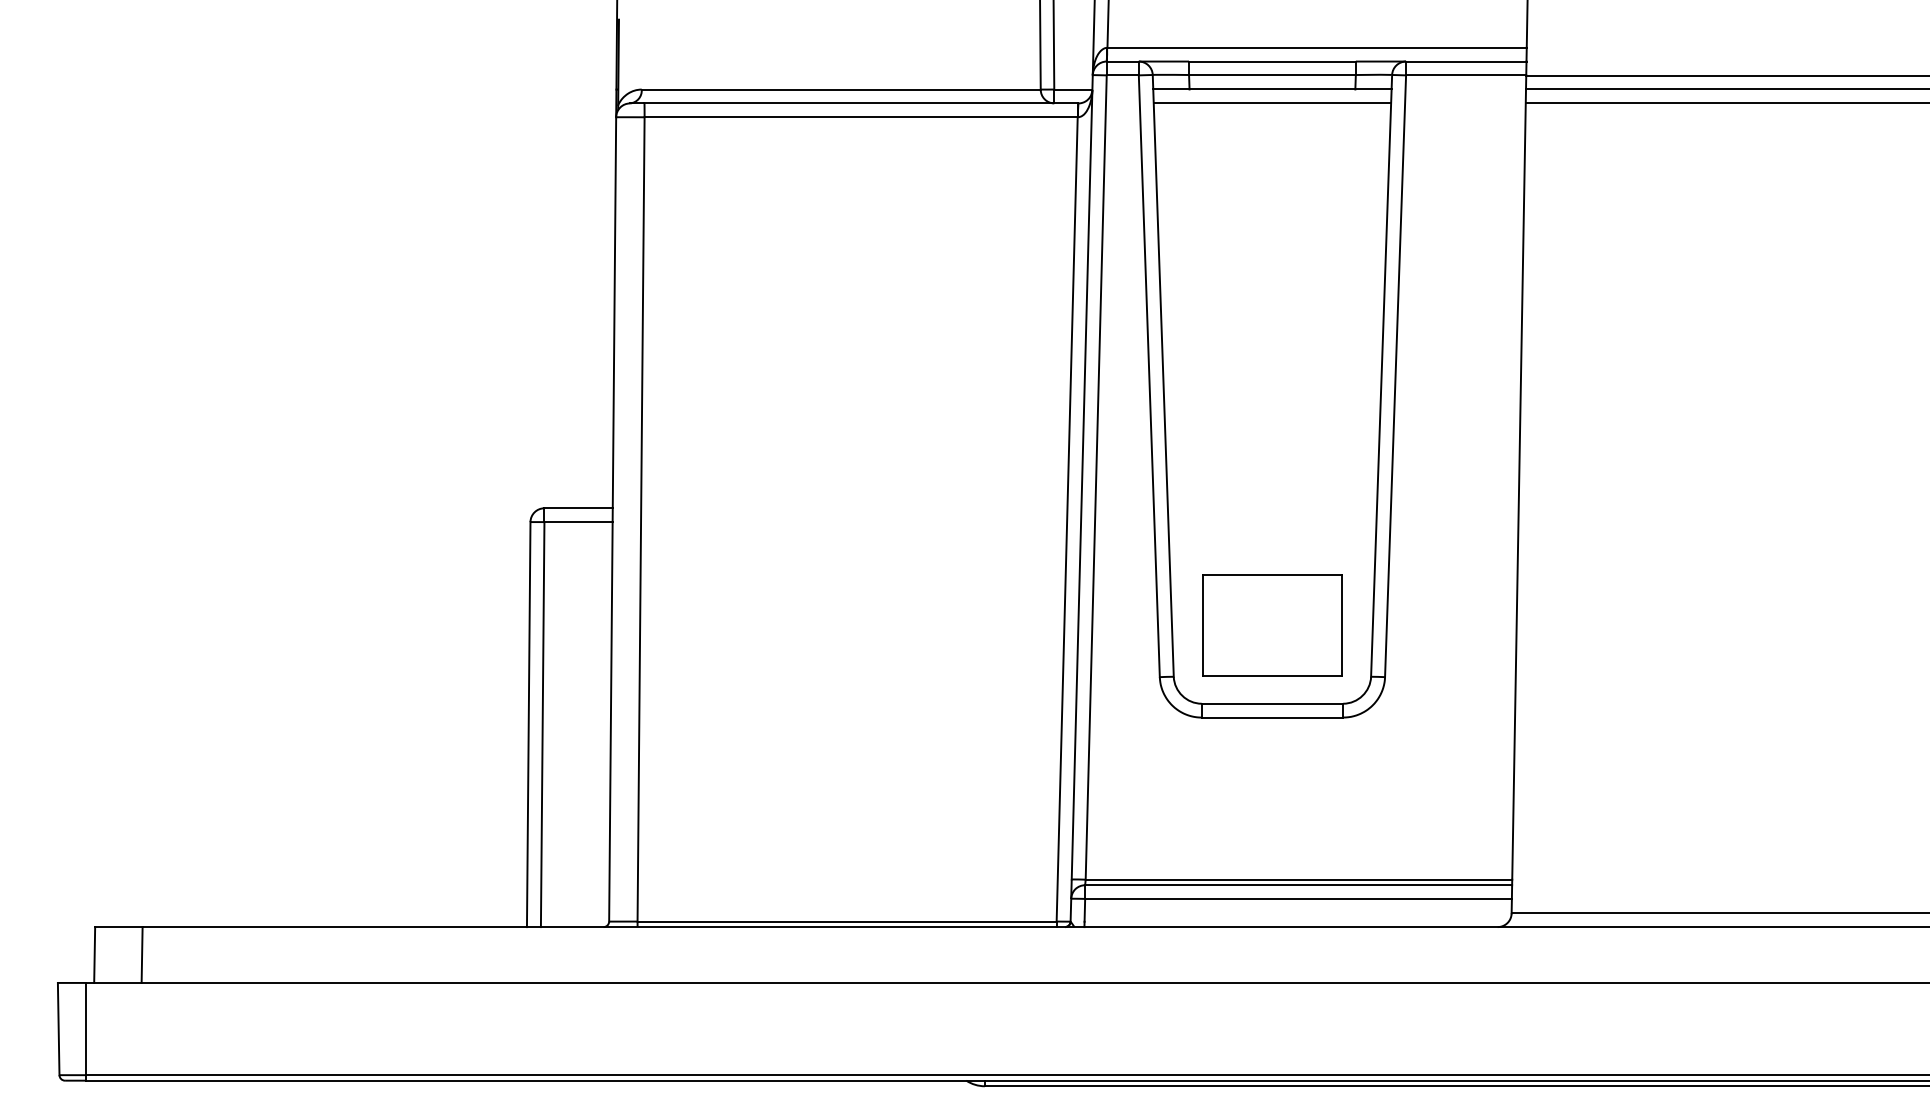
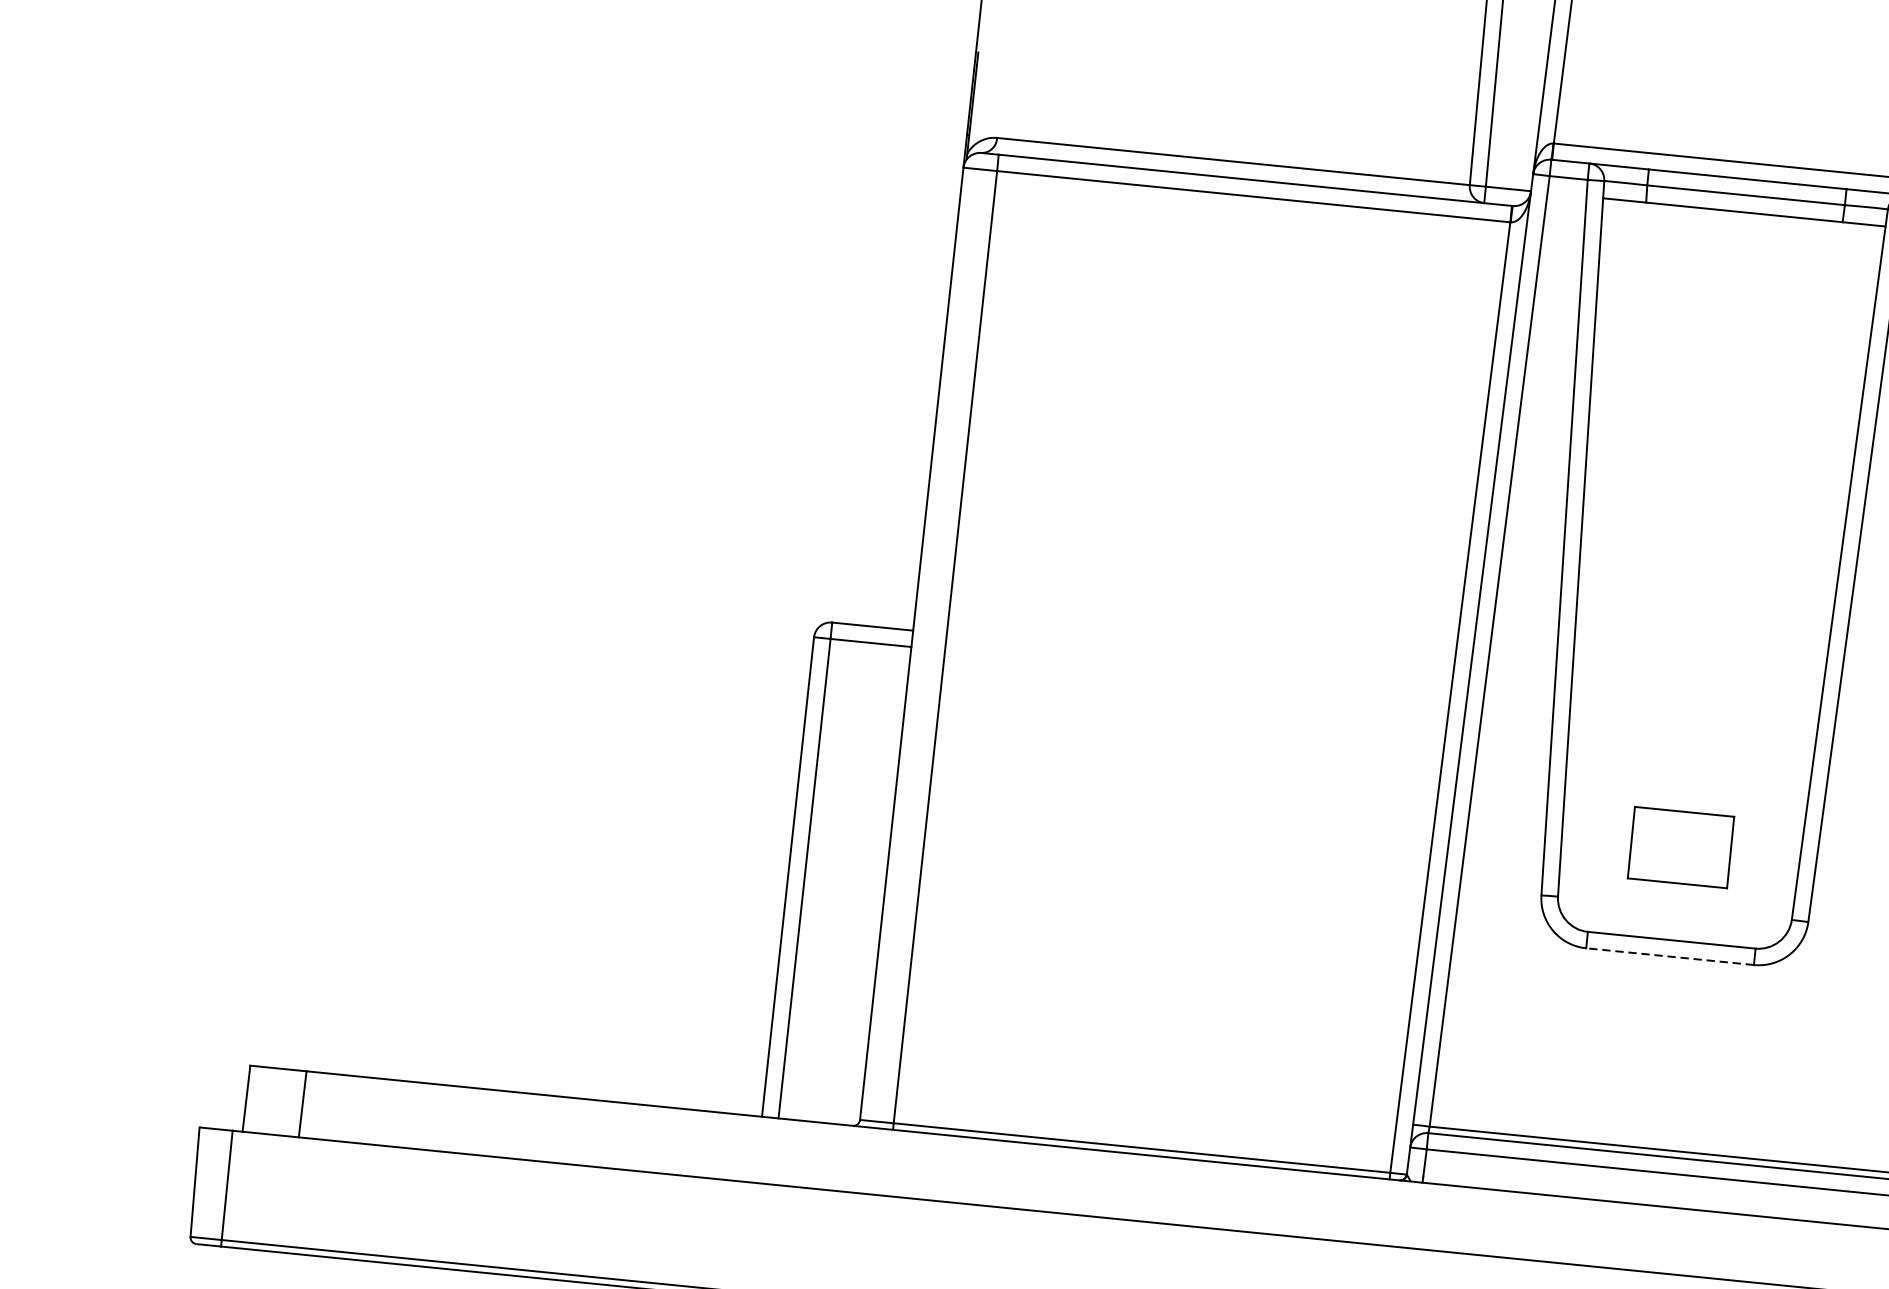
line: (1272, 103) -> (1742, 229), removed
part: (1272, 625) -> (1681, 847), size x0.6
line: (1272, 717) -> (1670, 956), solid -> dashed

